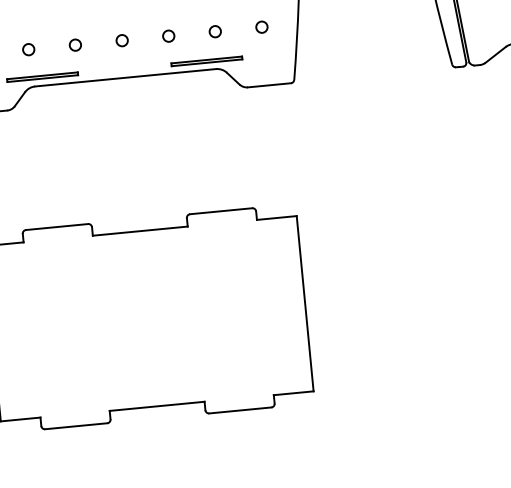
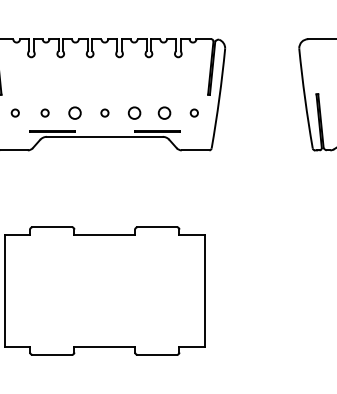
circle: (215, 30) -> (164, 112), size x1.6
circle: (168, 35) -> (134, 112), size x1.6
circle: (74, 44) -> (74, 112), size x1.6

